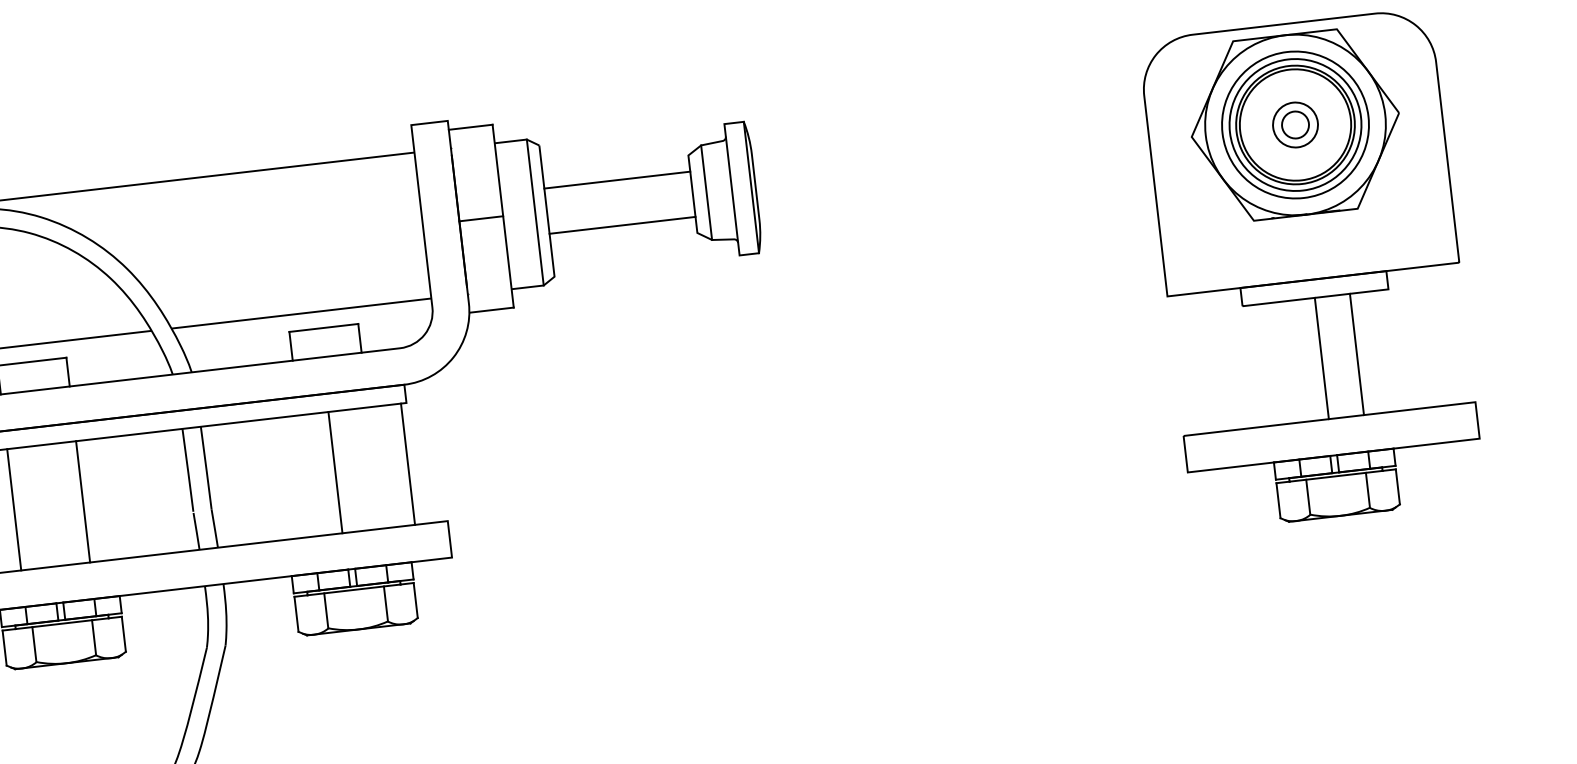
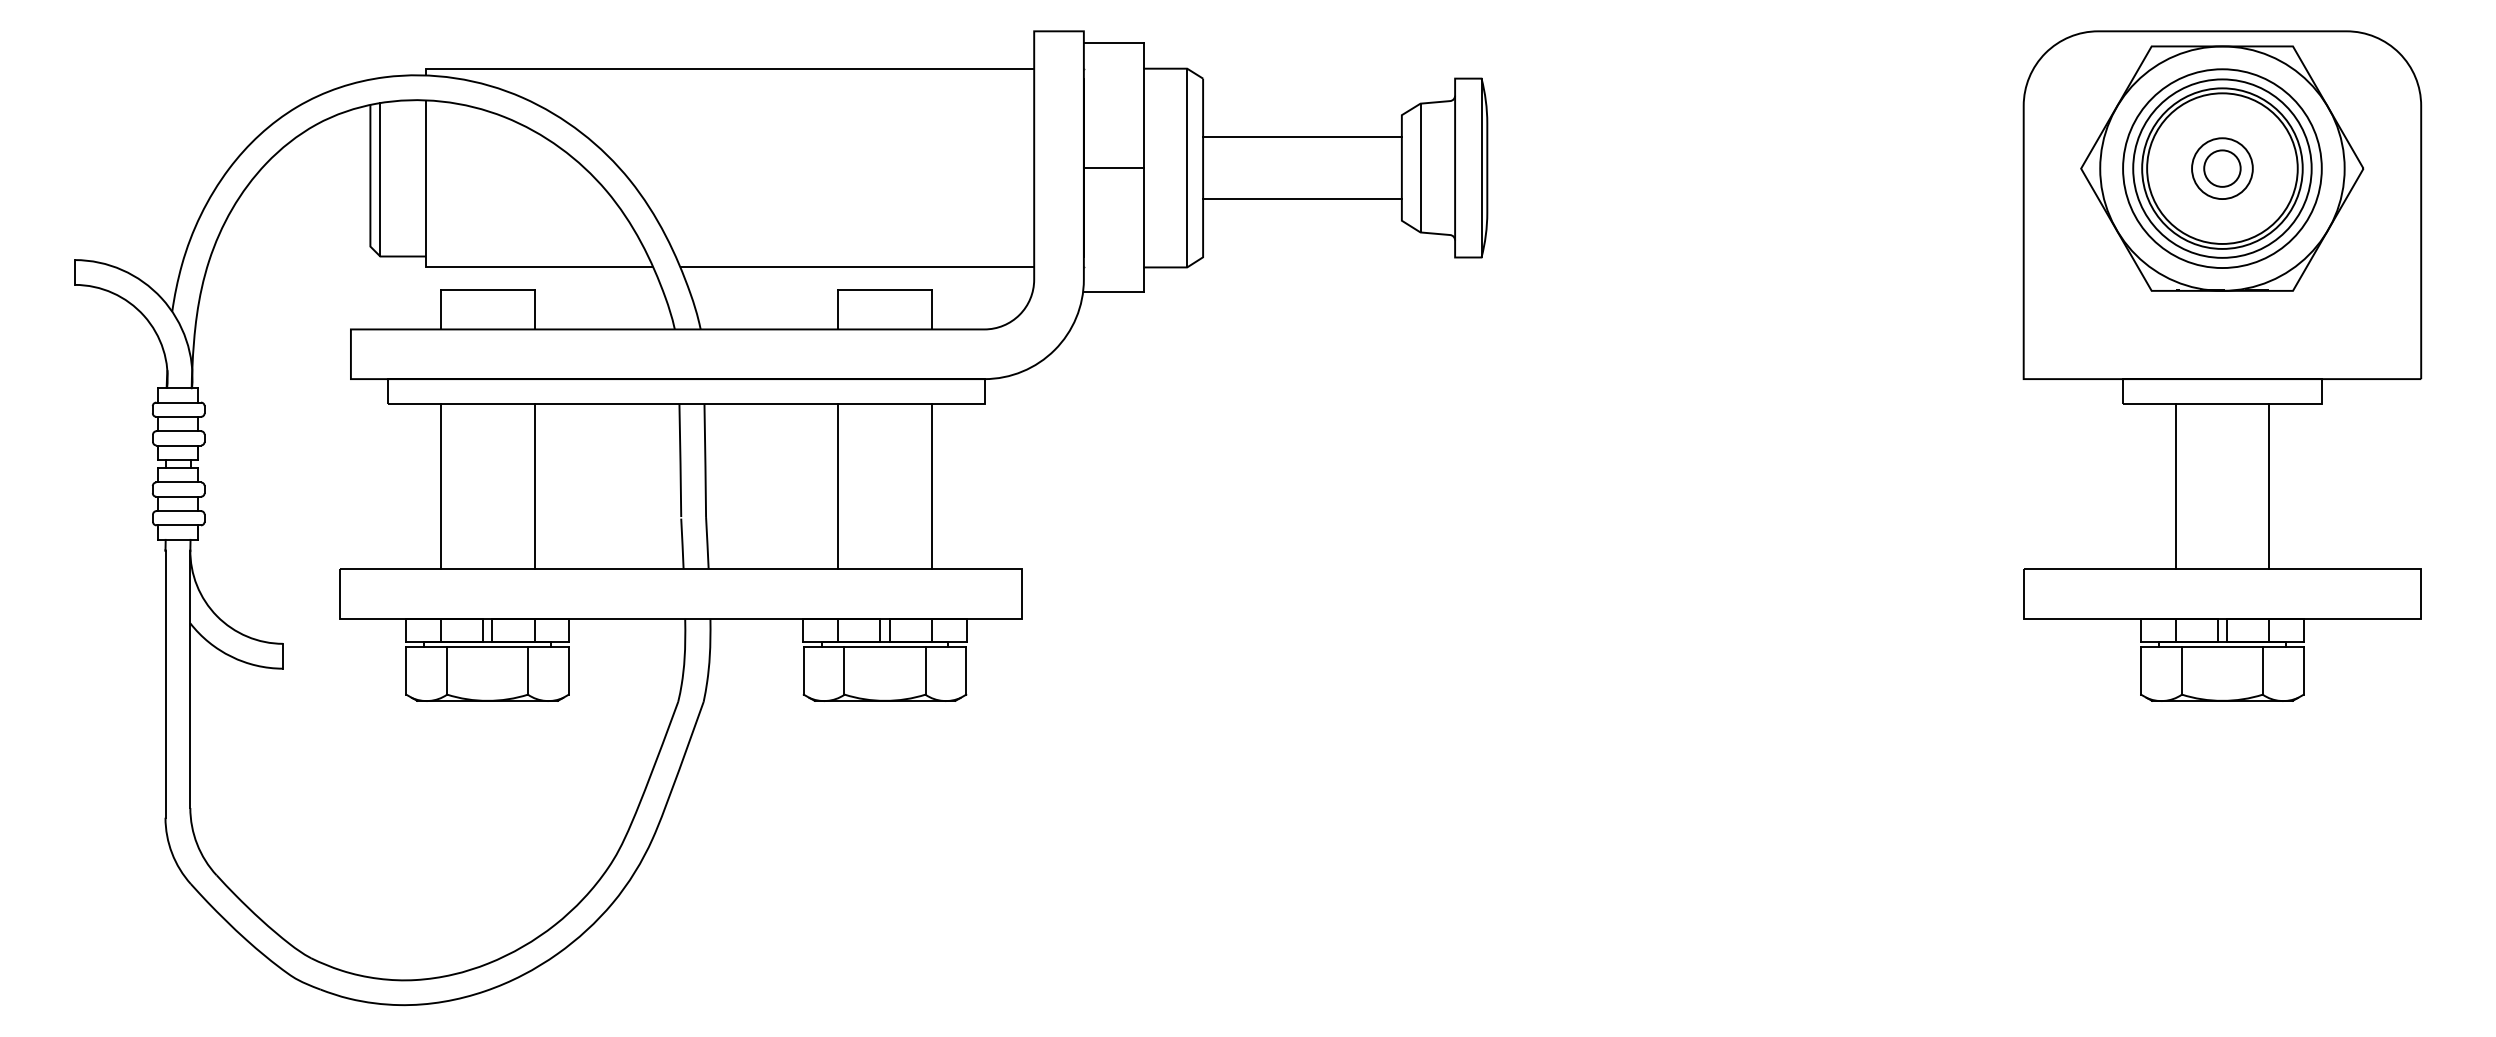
line: (1321, 358) -> (2175, 486), moved
line: (408, 464) -> (932, 486), moved
line: (335, 472) -> (838, 486), moved

